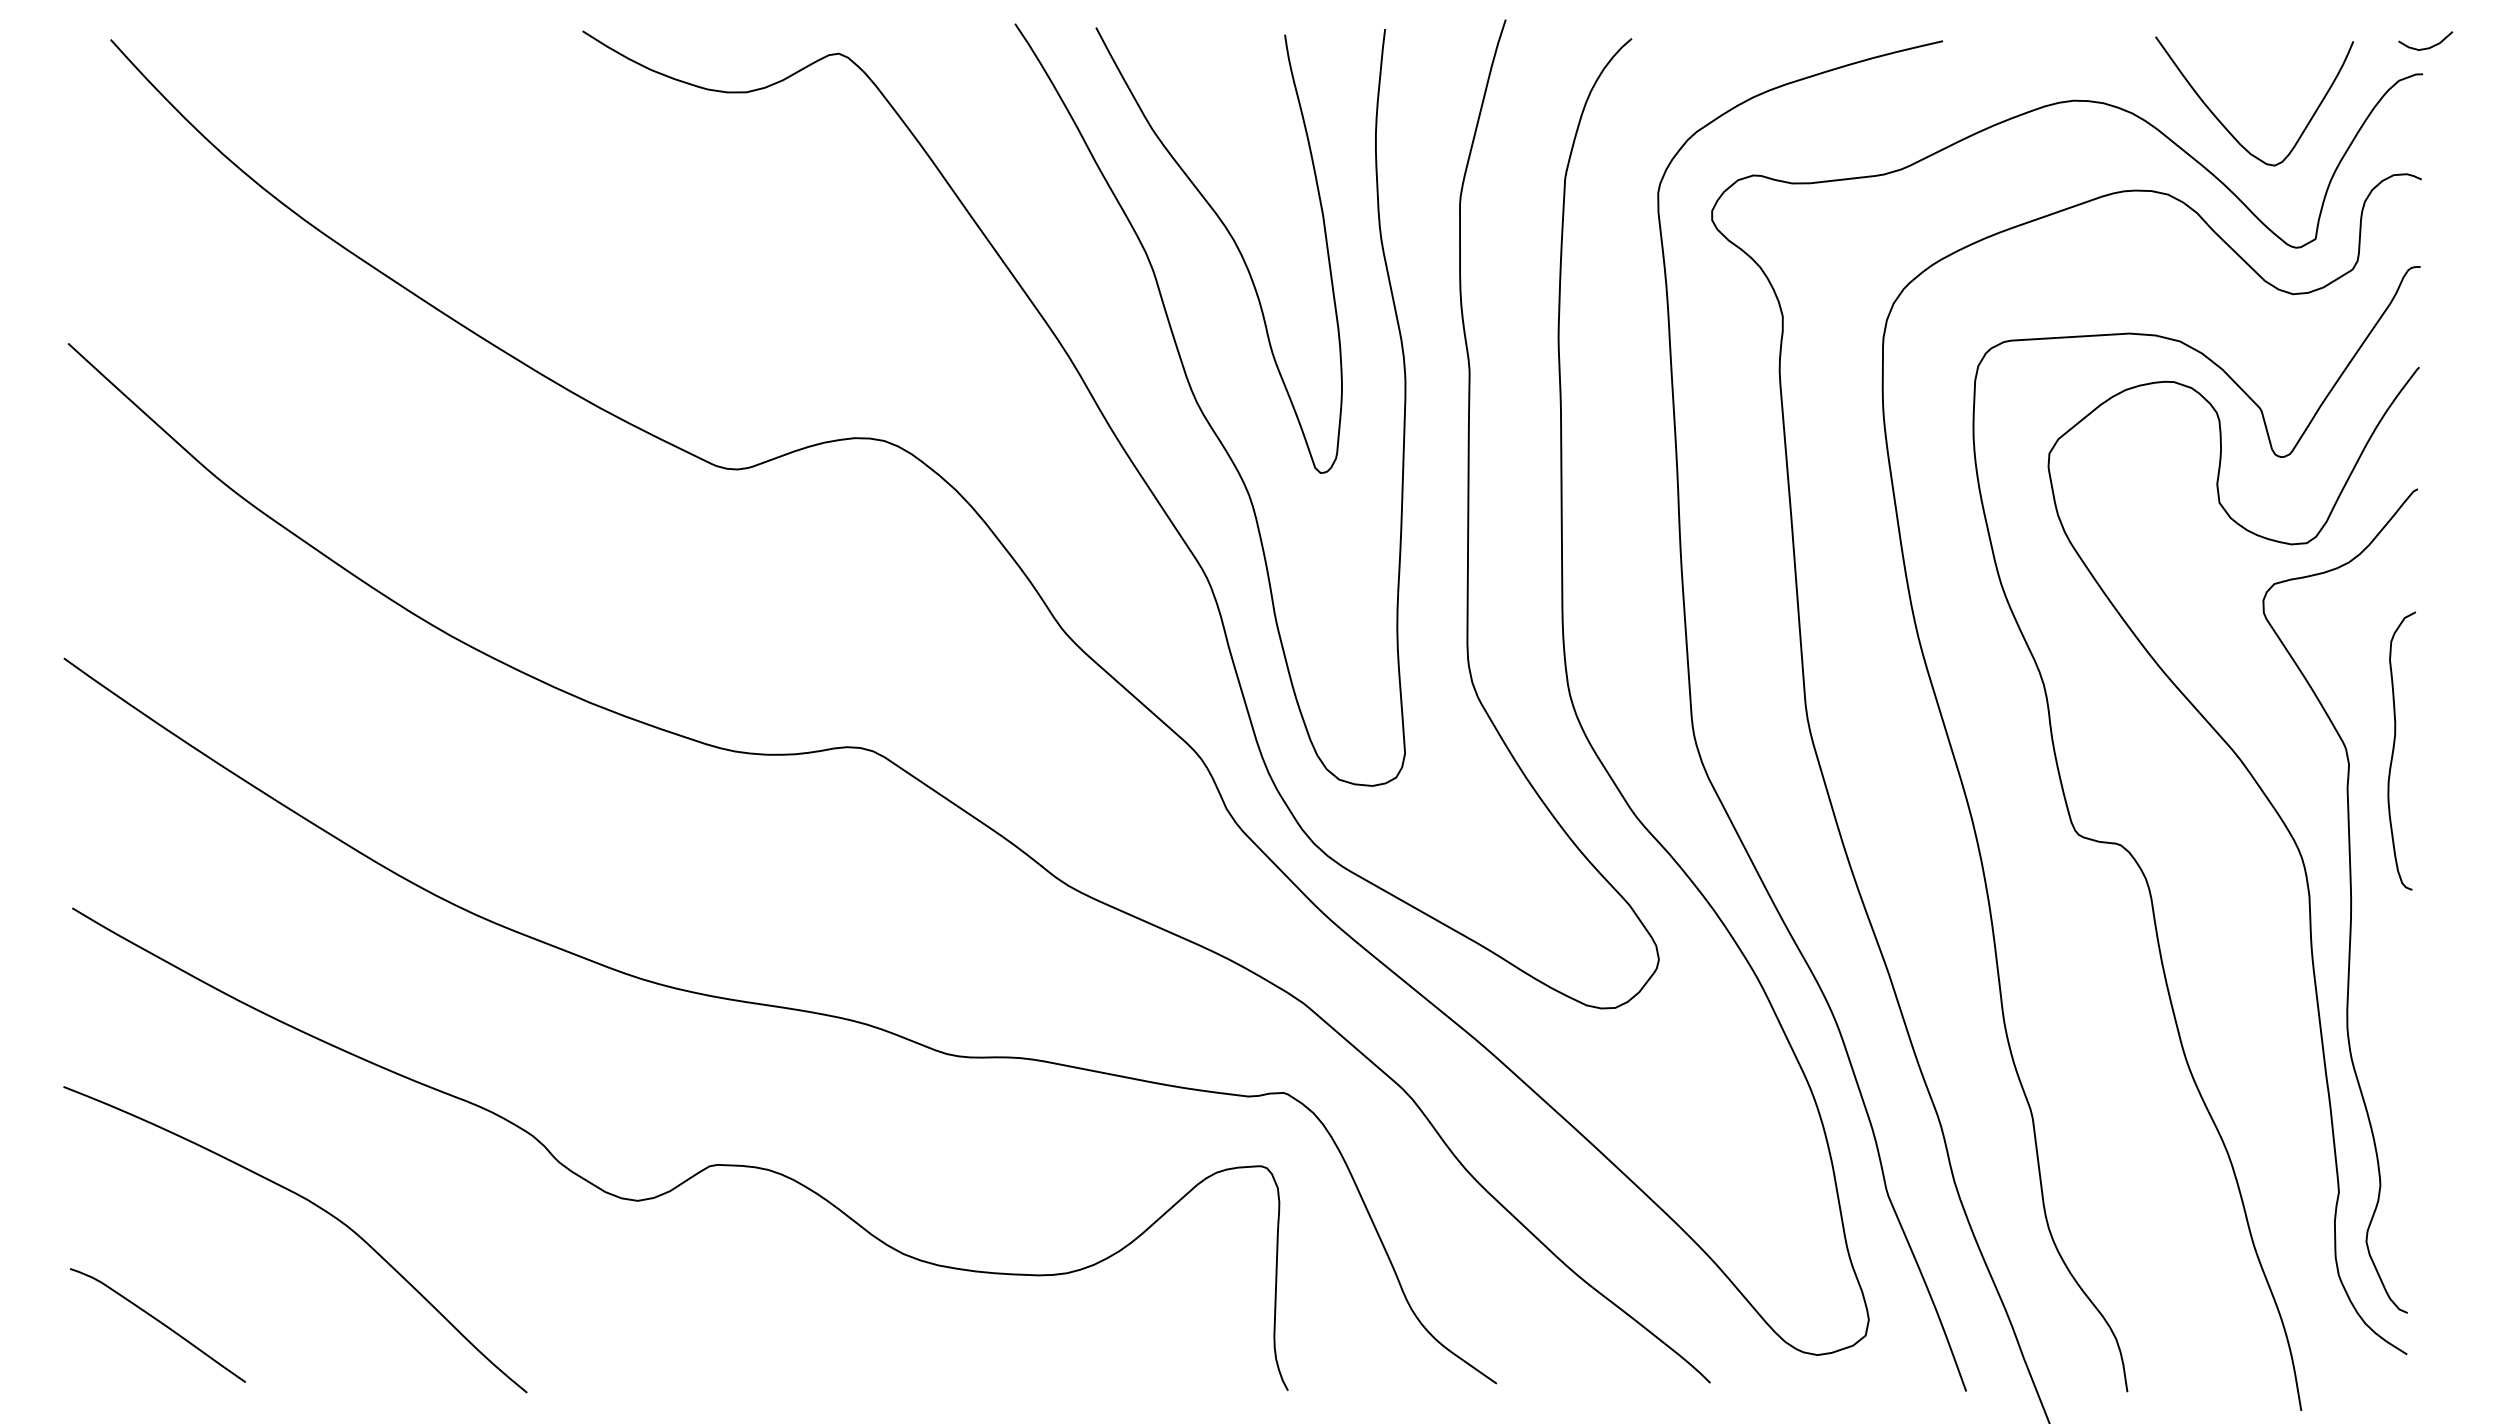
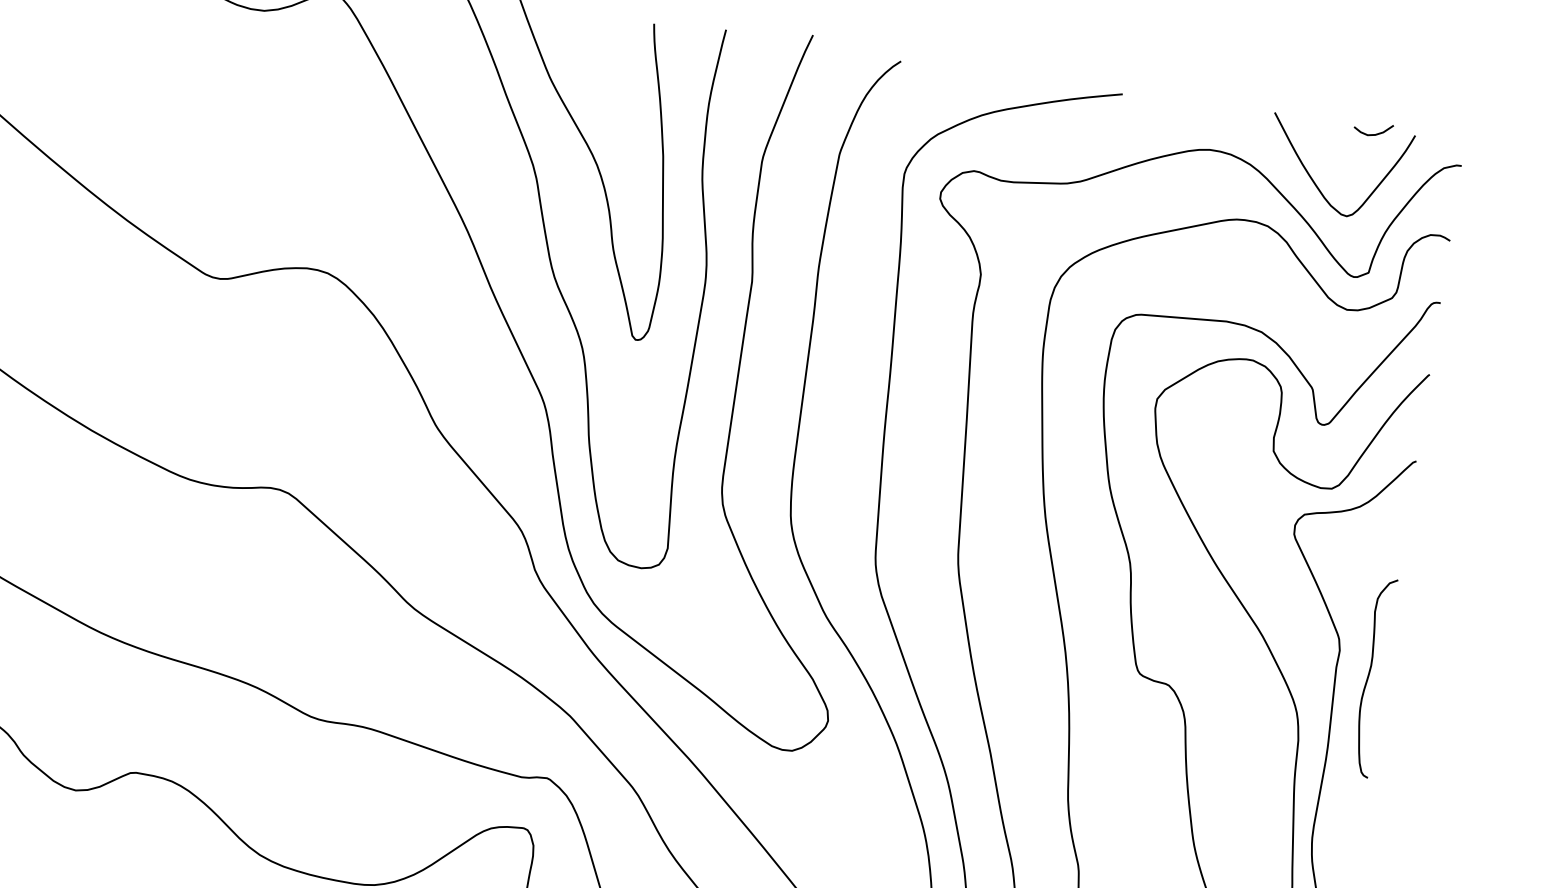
curve: (2426, 47) -> (1373, 134), moved
curve: (2394, 750) -> (1369, 676), moved

